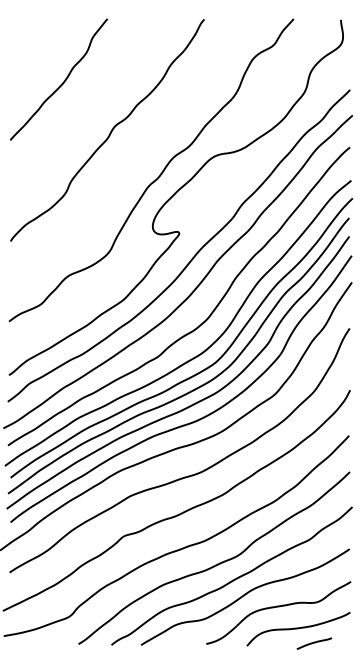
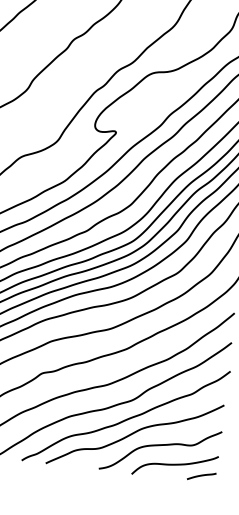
curve: (314, 643) -> (201, 476), moved

